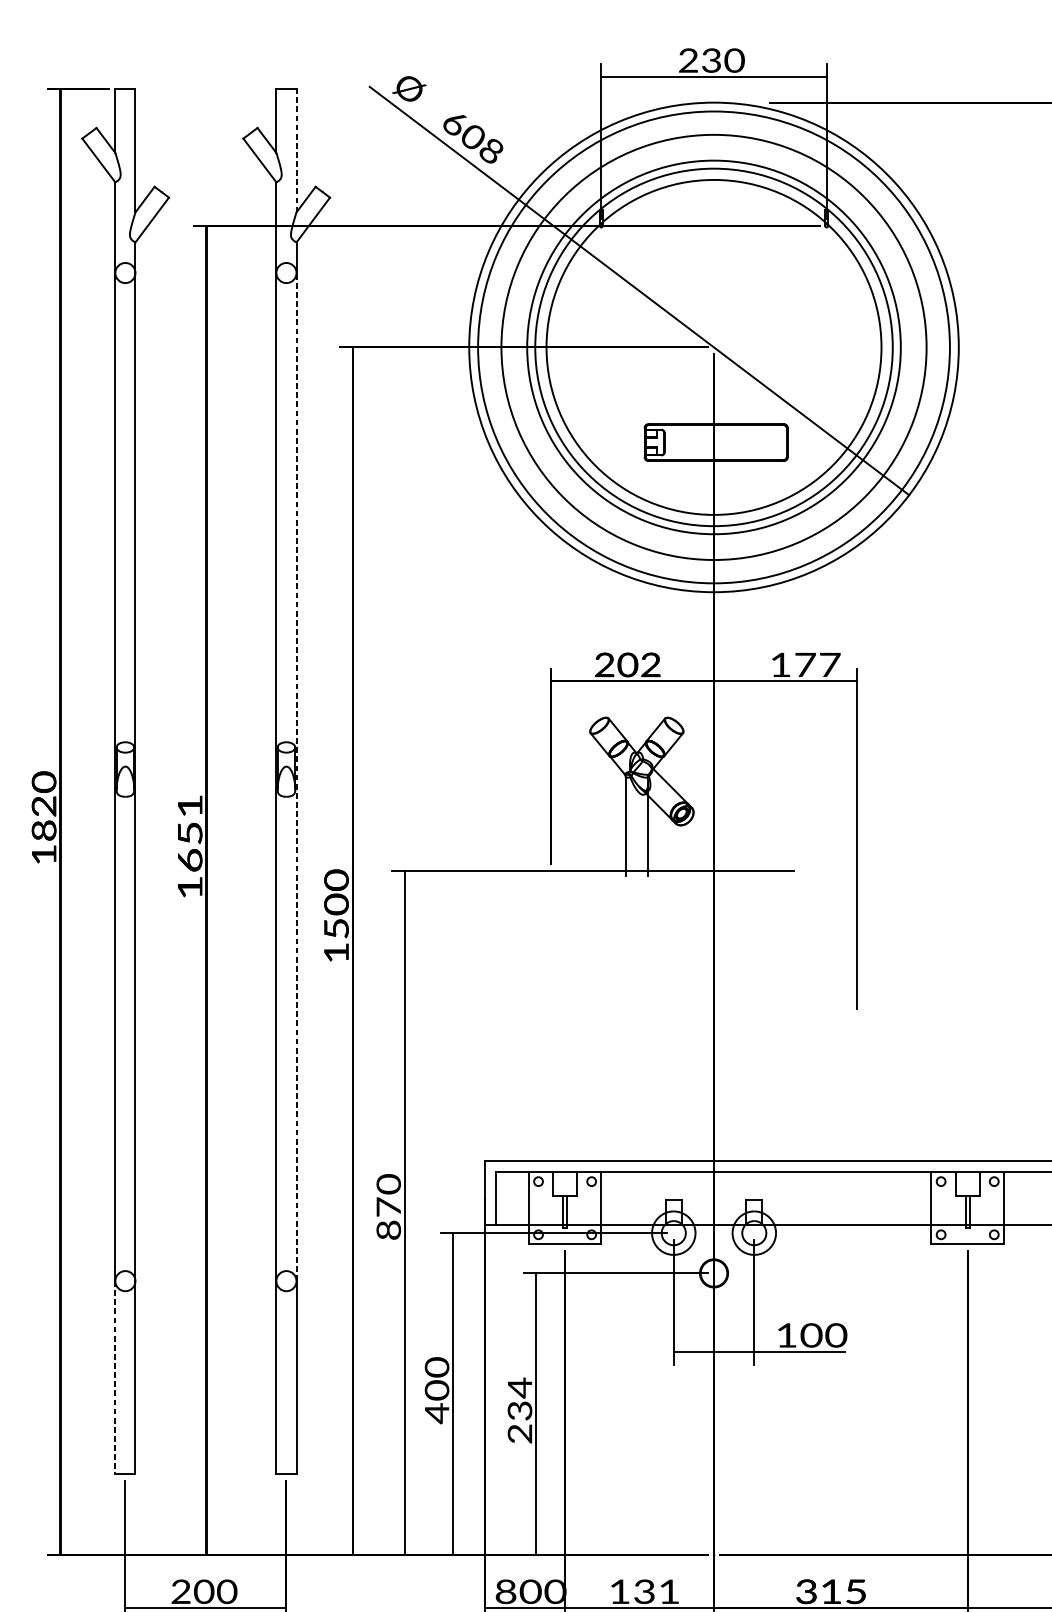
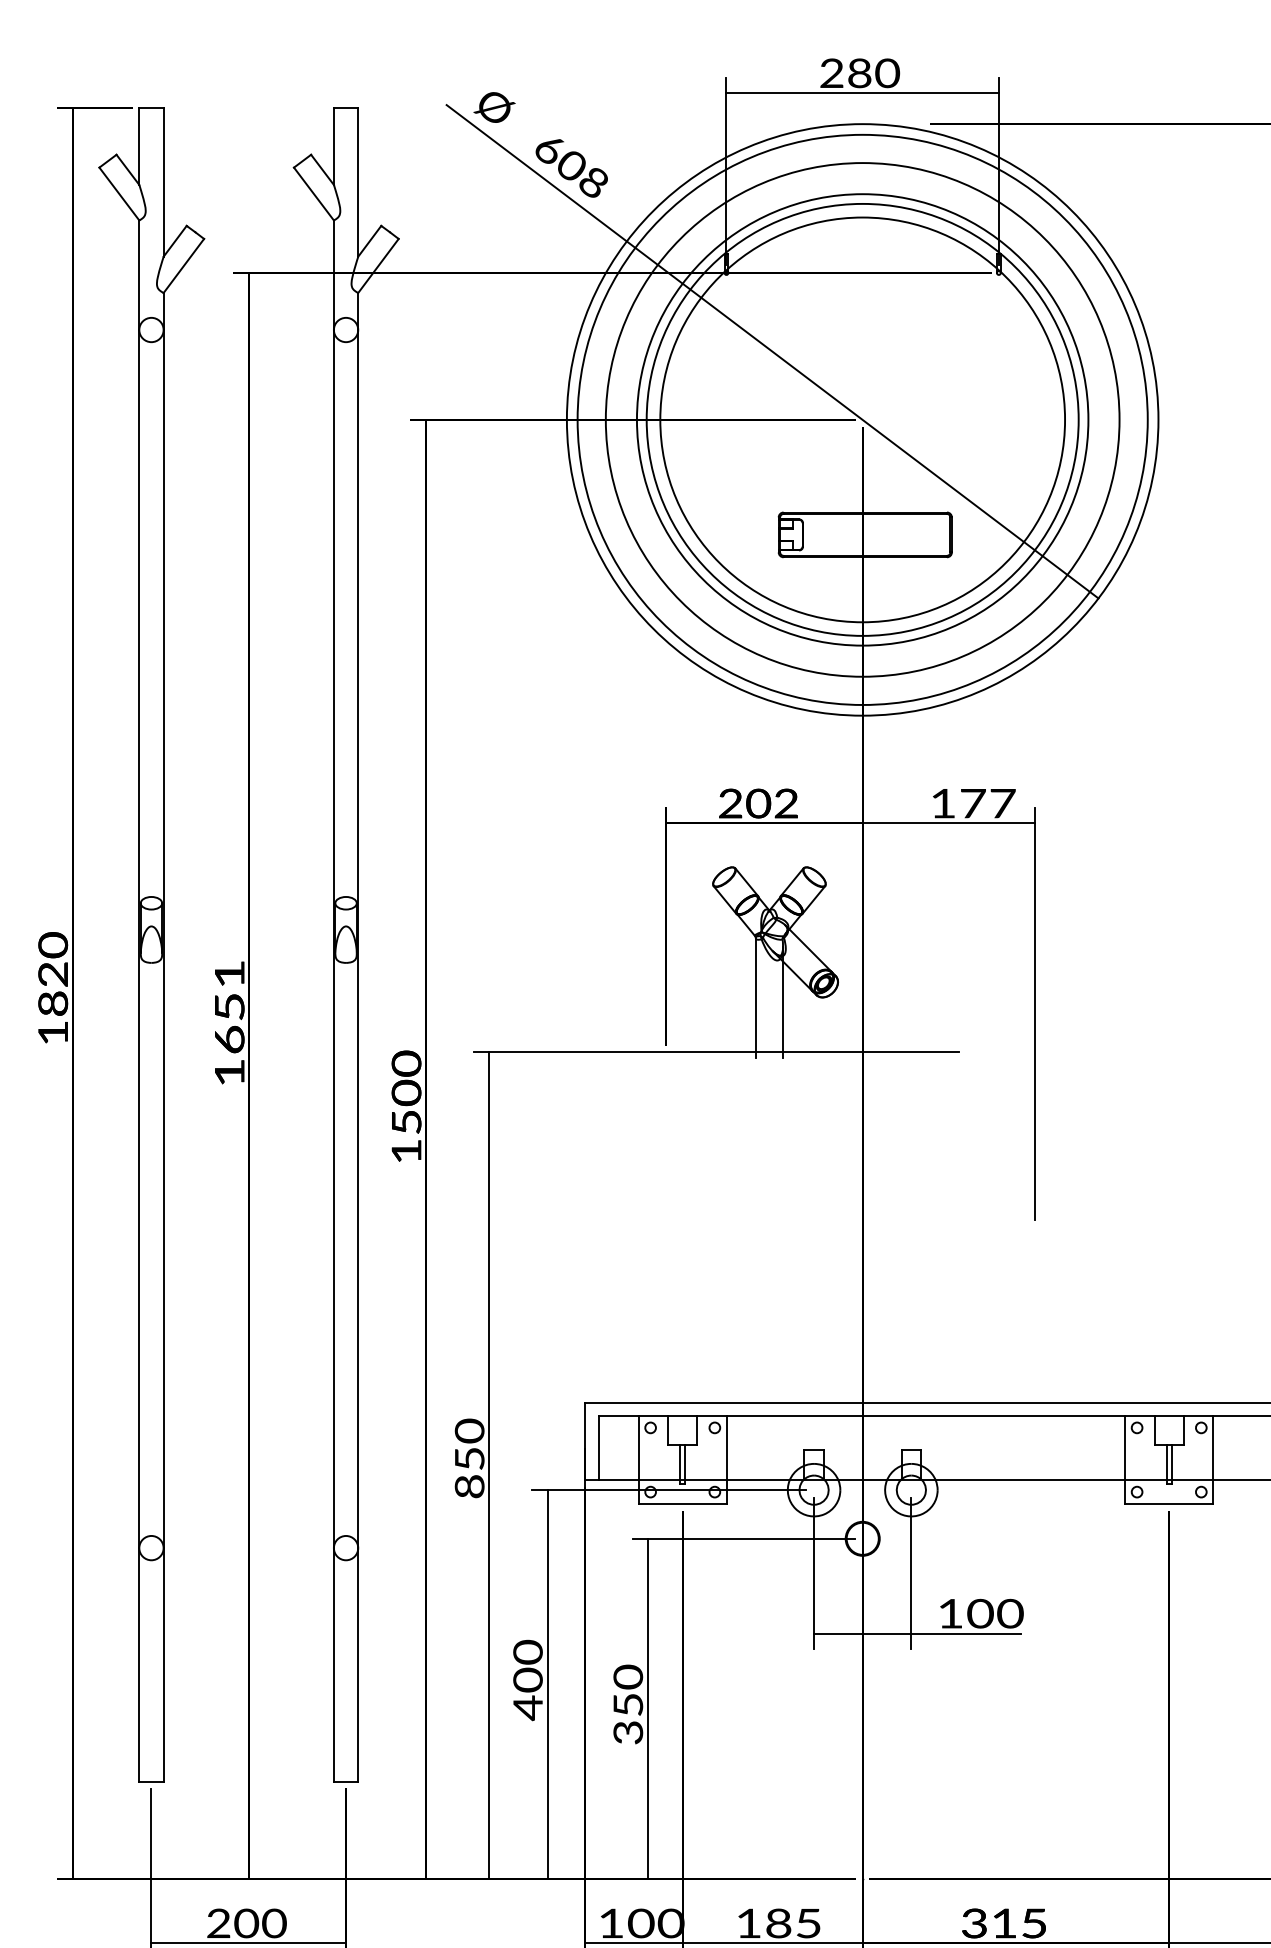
text: (711, 60) -> (859, 73), 230 -> 280
line: (296, 150) -> (358, 181), dashed -> solid
line: (296, 776) -> (358, 938), dashed -> solid
text: (388, 1206) -> (469, 1458), 870 -> 850
line: (115, 1377) -> (139, 1664), dashed -> solid
text: (520, 1410) -> (628, 1704), 234 -> 350
text: (506, 1591) -> (611, 1923), 800 -> 100
text: (656, 1591) -> (793, 1923), 131 -> 185

